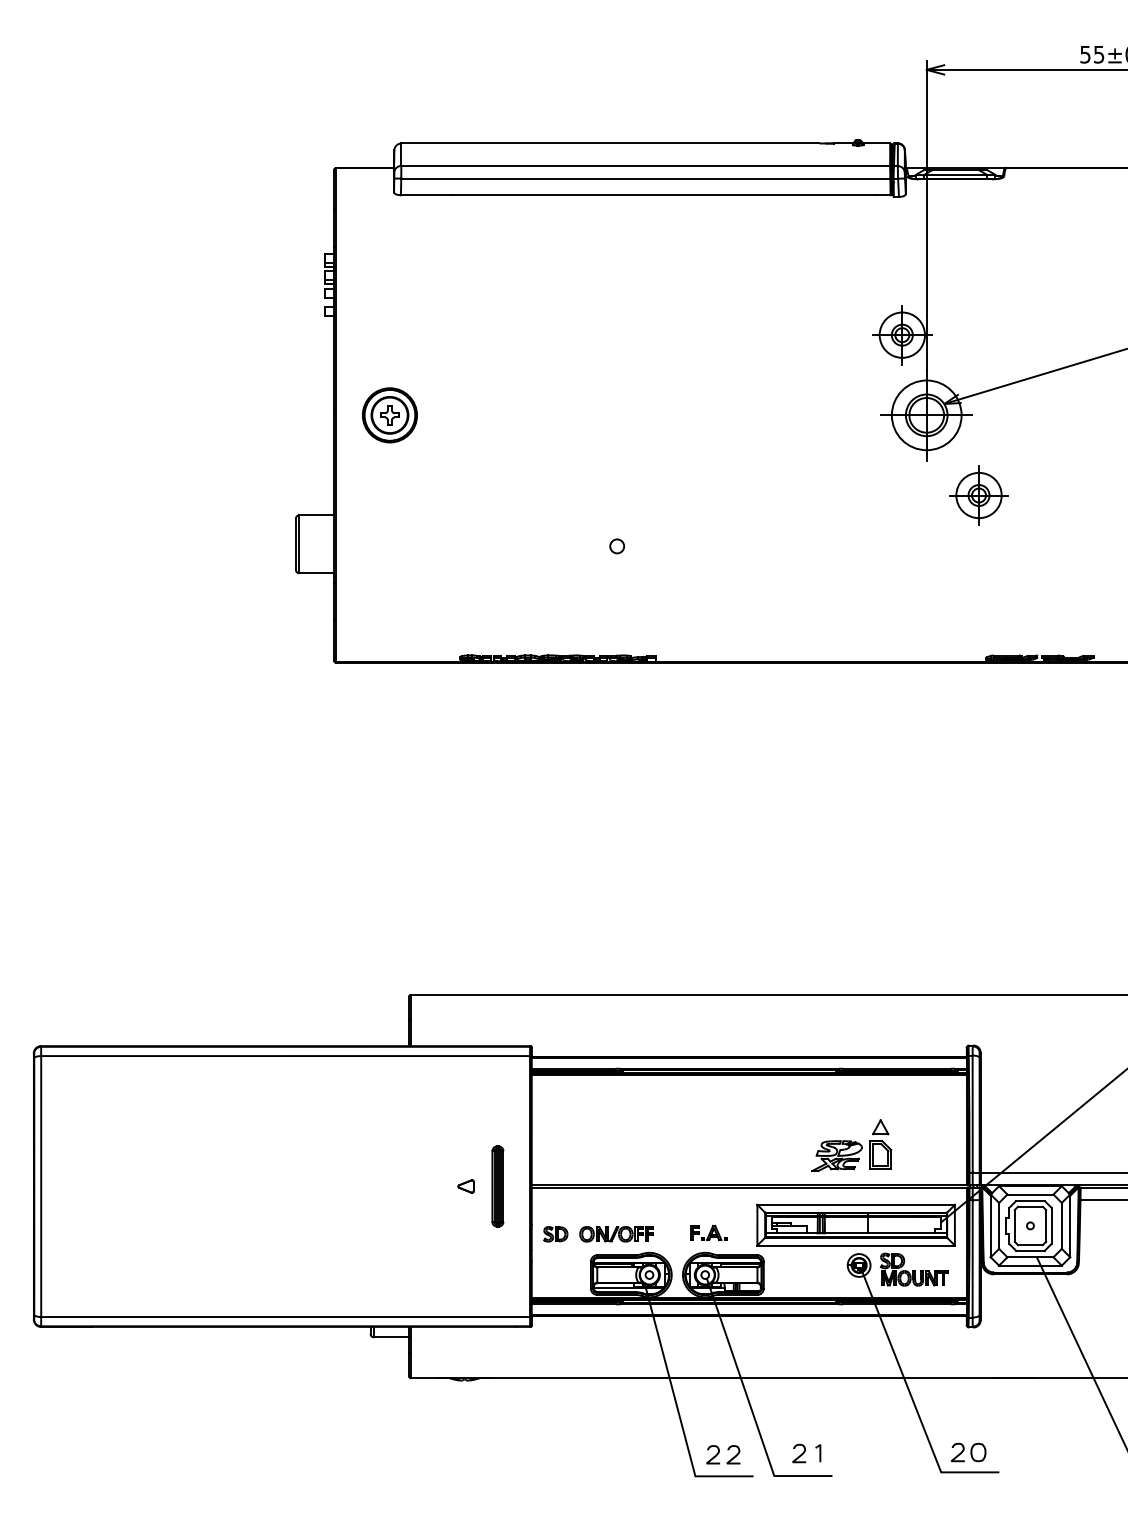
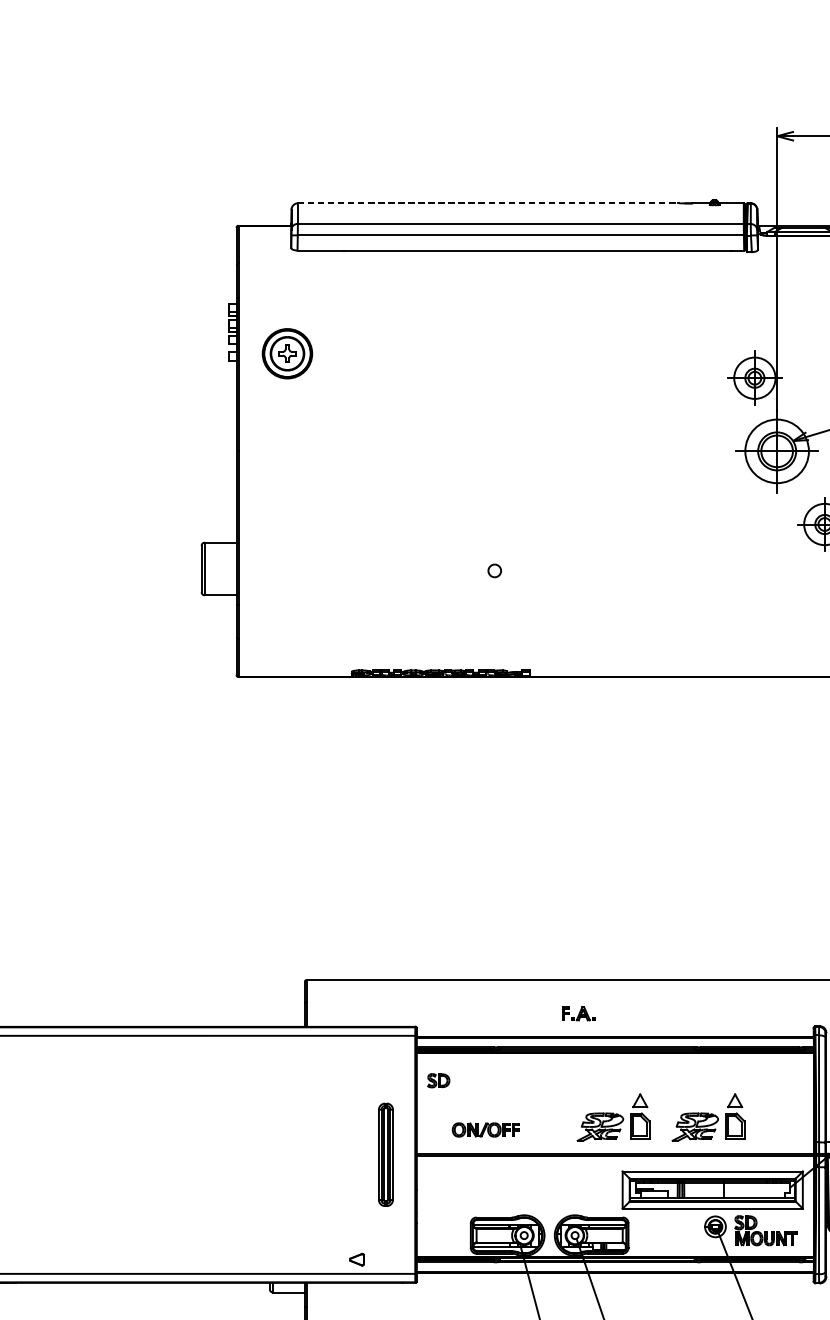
line: (609, 143) -> (487, 203), solid -> dashed
part: (389, 415) -> (287, 353), moved
part: (747, 1145) -> (613, 1117), added
part: (465, 1186) -> (356, 1259), moved
part: (497, 1186) -> (385, 1154), size x1.4
part: (708, 1232) -> (578, 1013), moved
part: (555, 1234) -> (438, 1080), moved
part: (616, 1234) -> (485, 1130), moved

